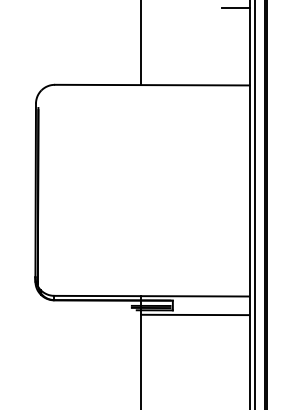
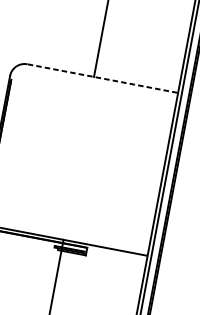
line: (235, 7) -> (177, 30), removed
line: (151, 85) -> (101, 78), solid -> dashed
line: (194, 314) -> (101, 261), removed

